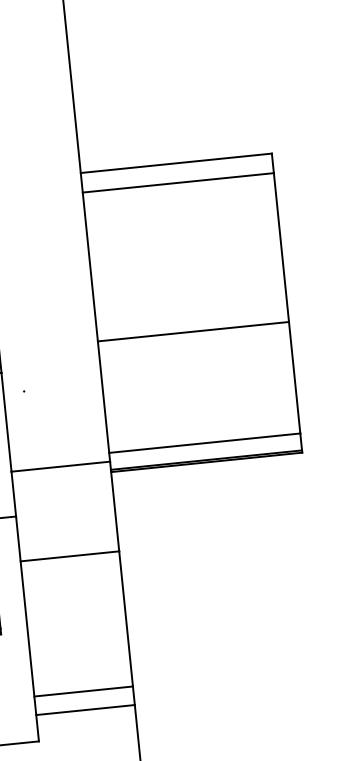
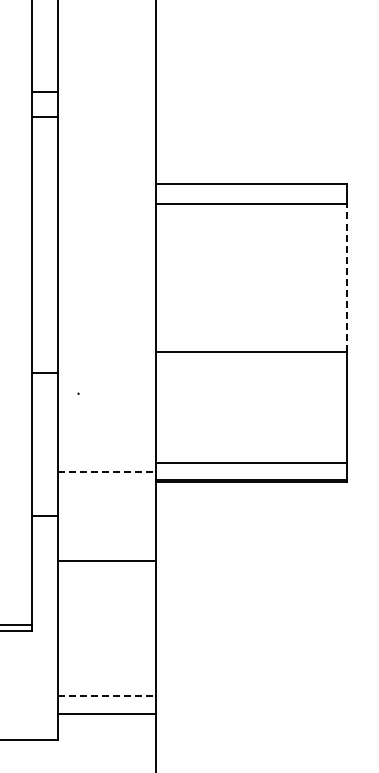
line: (281, 247) -> (346, 277), solid -> dashed
line: (61, 466) -> (107, 471), solid -> dashed
line: (83, 691) -> (107, 695), solid -> dashed

